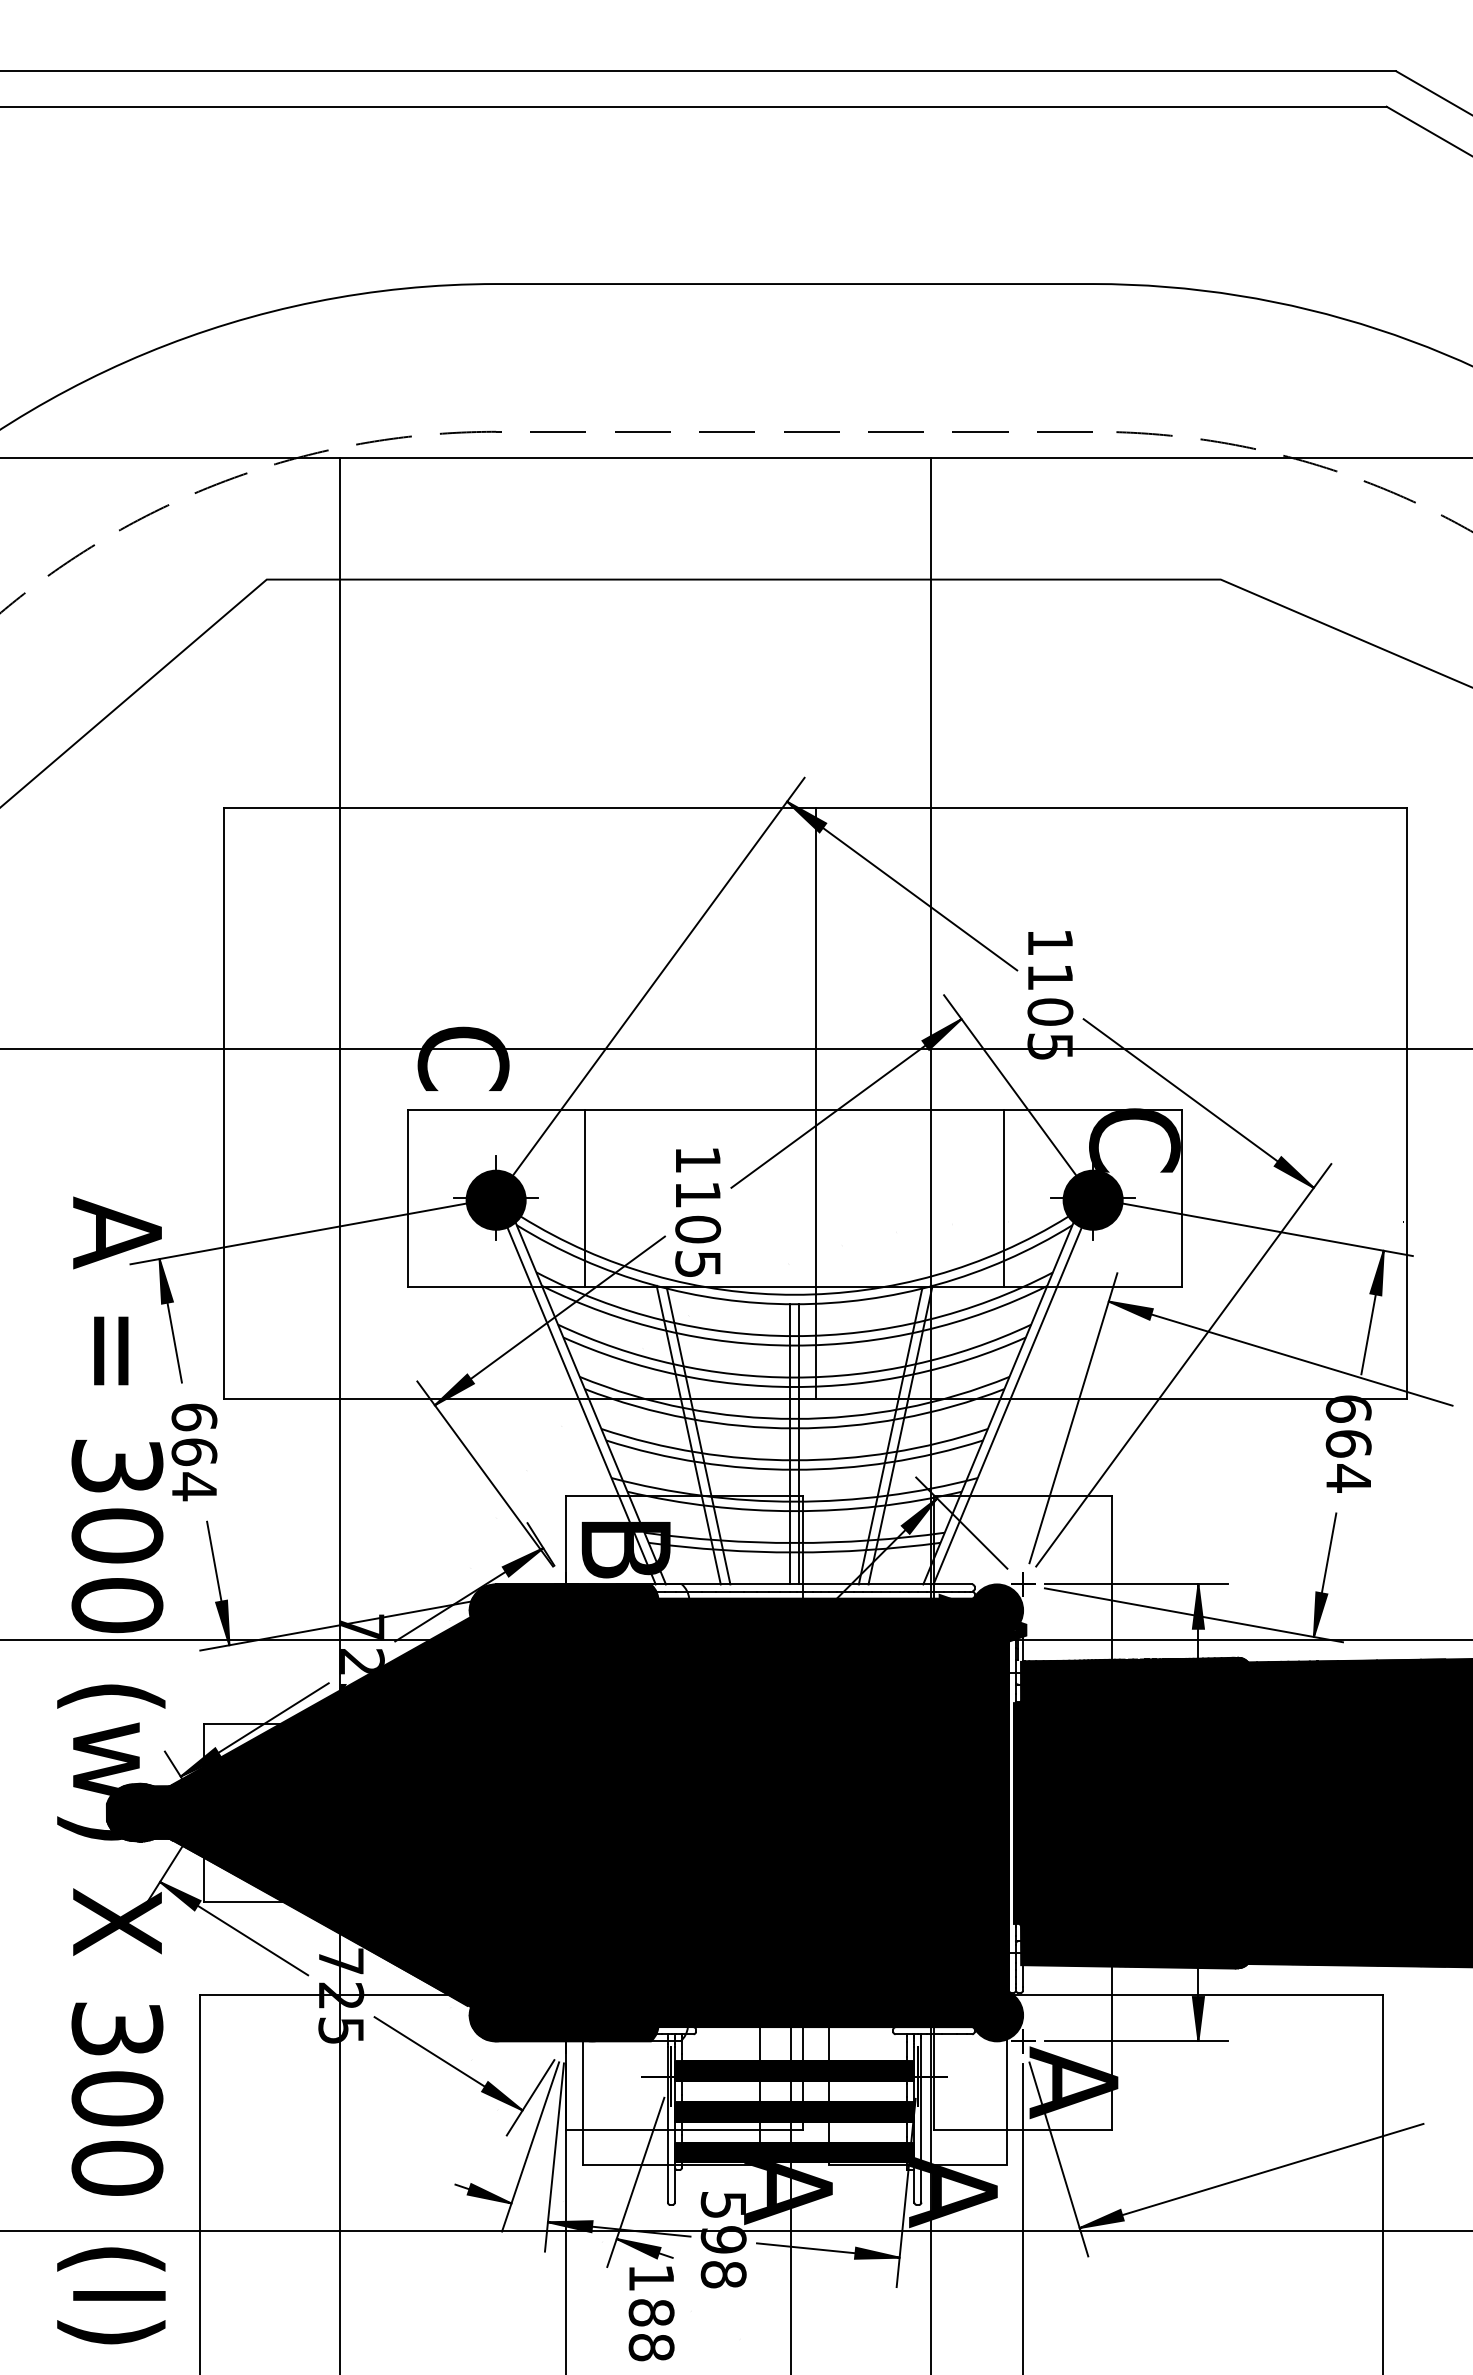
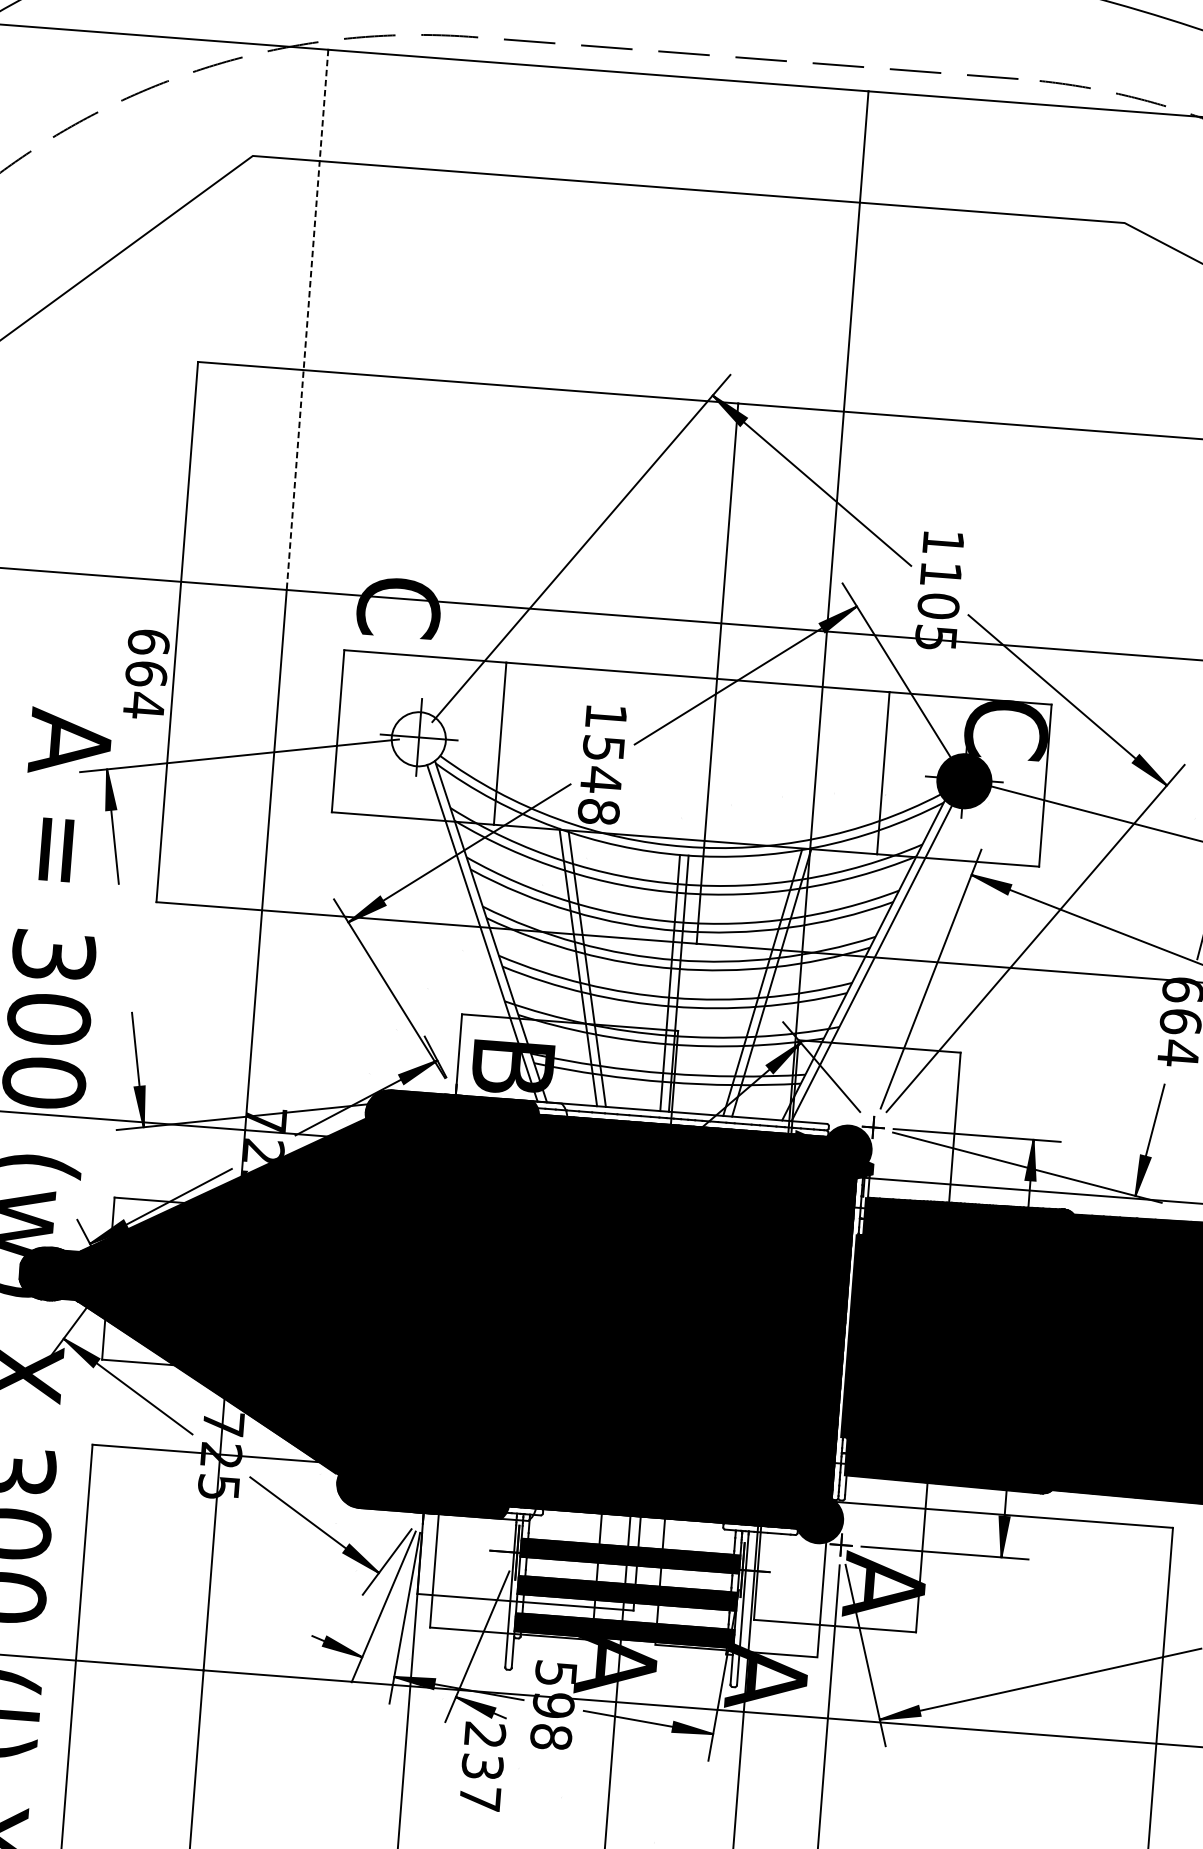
line: (339, 753) -> (307, 320), solid -> dashed
fill: (495, 1199) -> (418, 738), removed
text: (698, 1229) -> (601, 780), 1105 -> 1548
text: (194, 1452) -> (146, 674), moved
text: (651, 2312) -> (482, 1766), 188 -> 237

